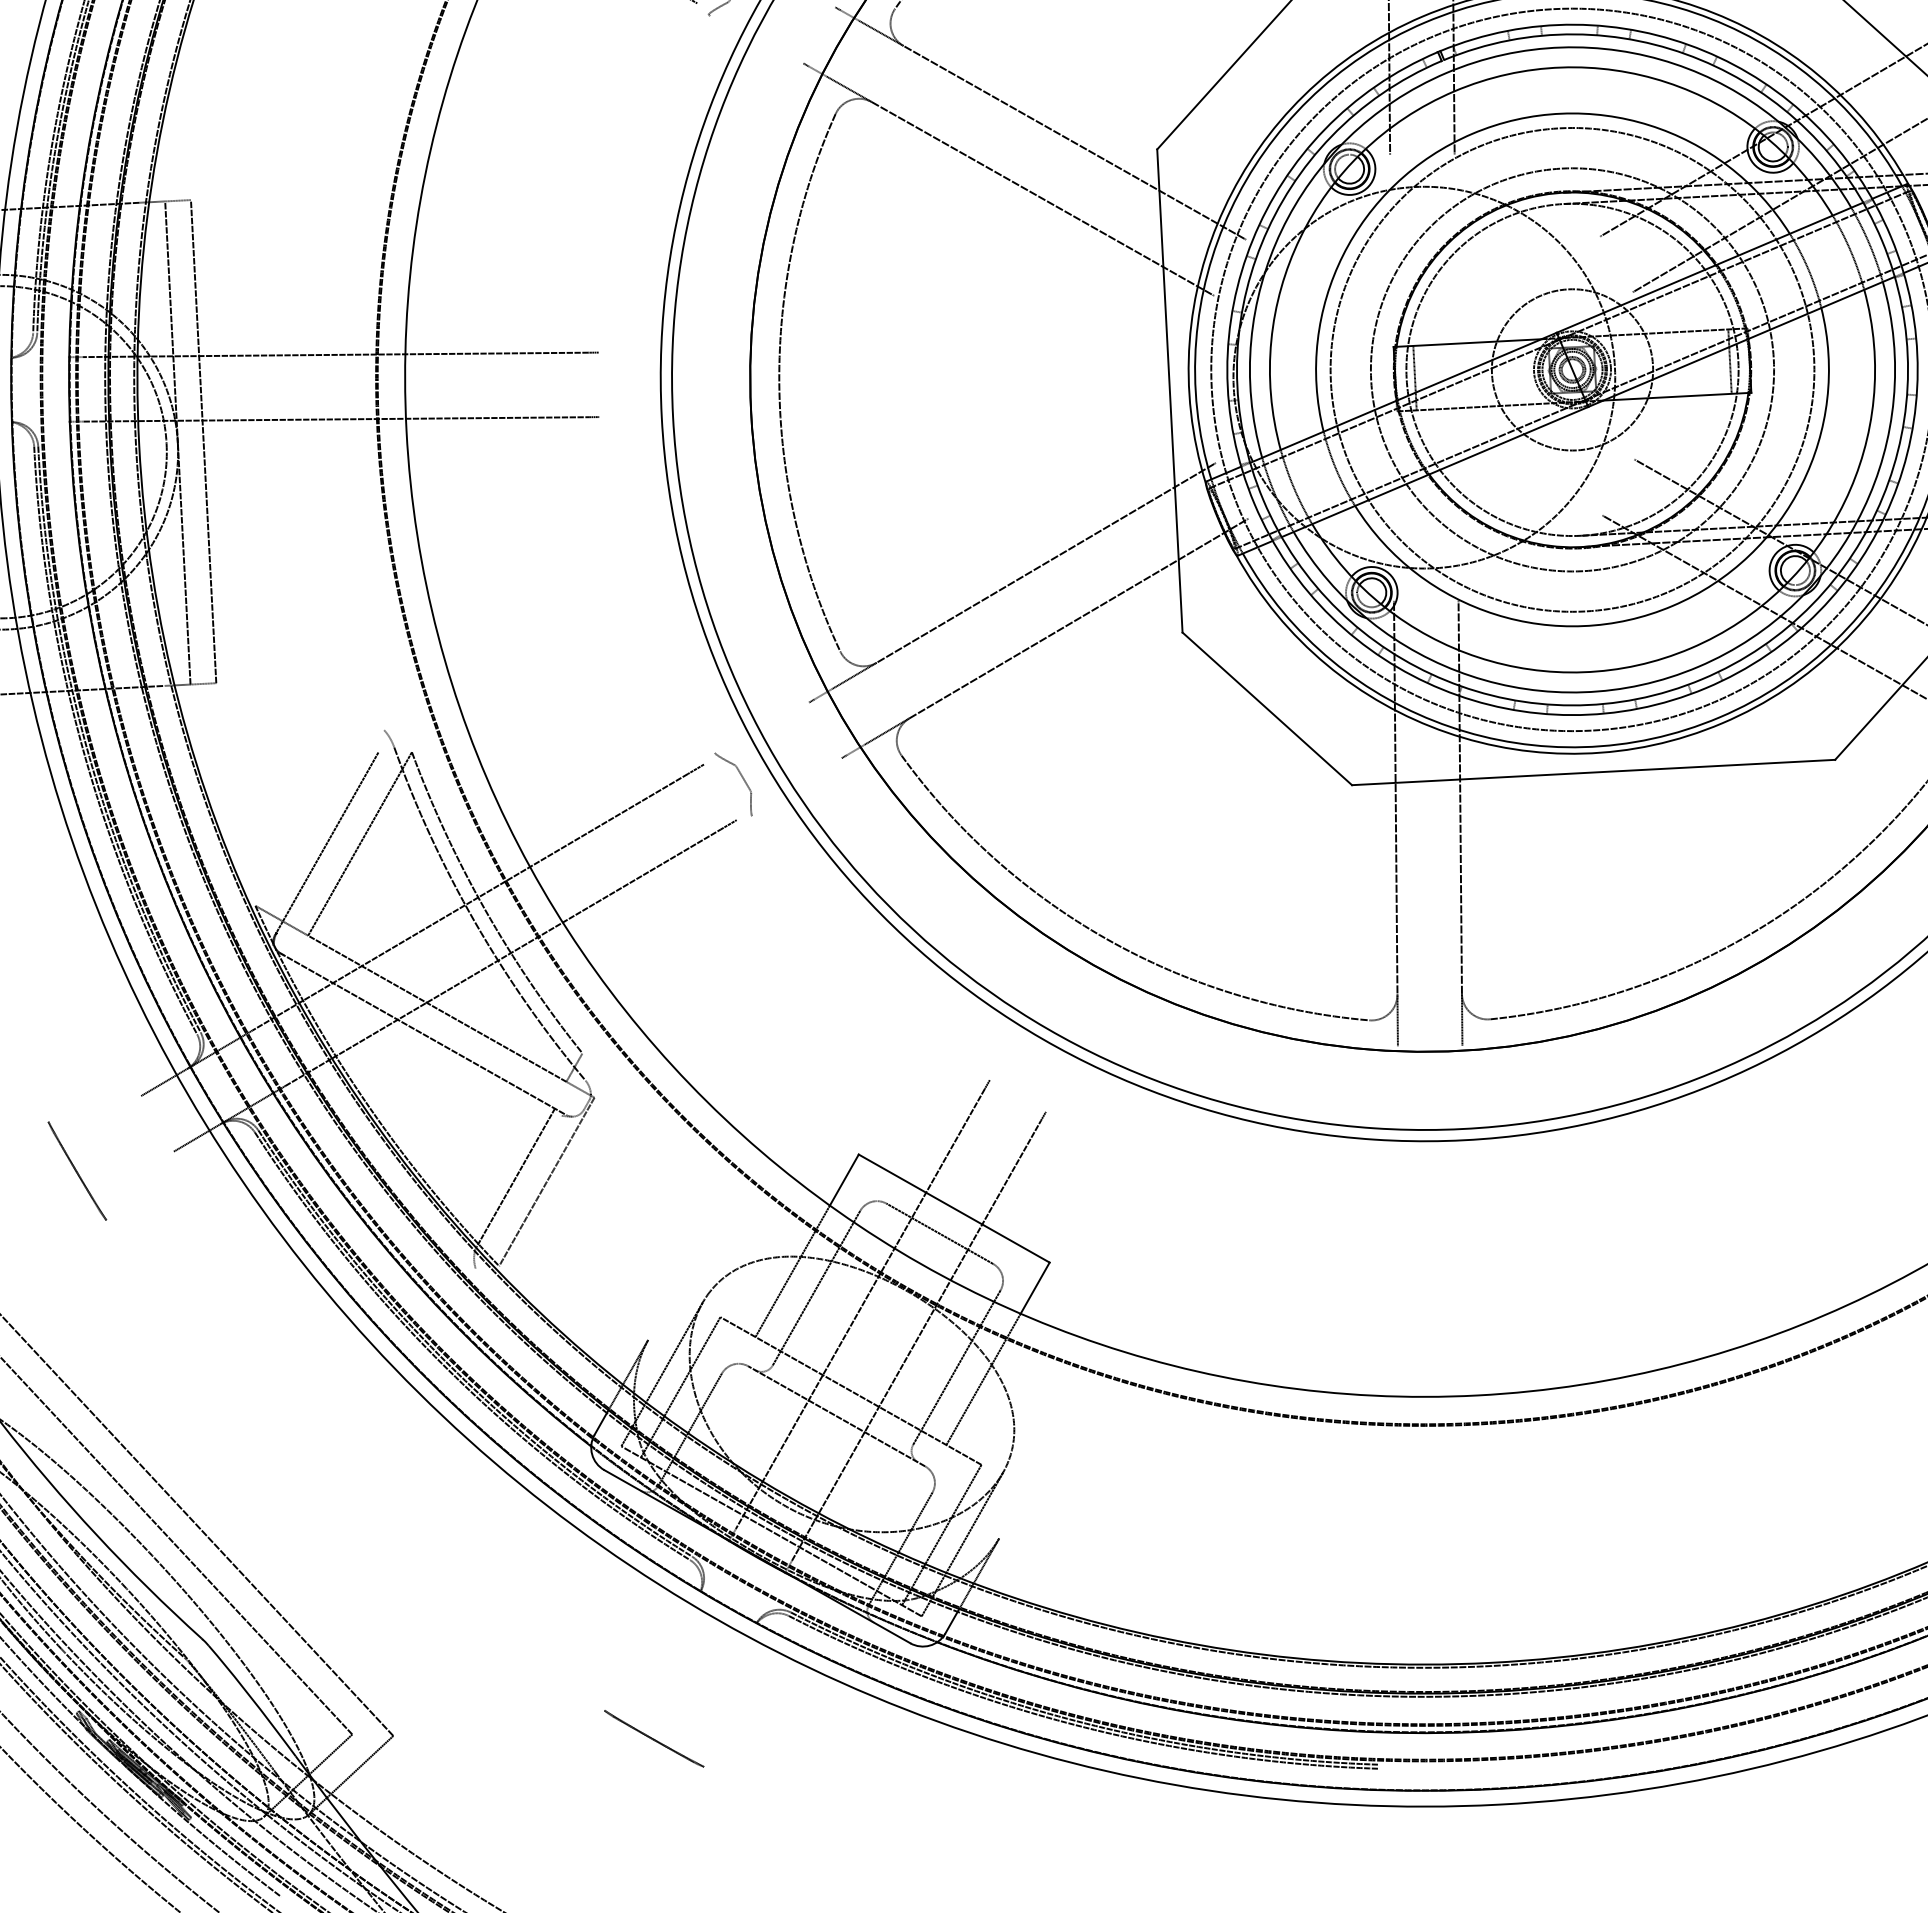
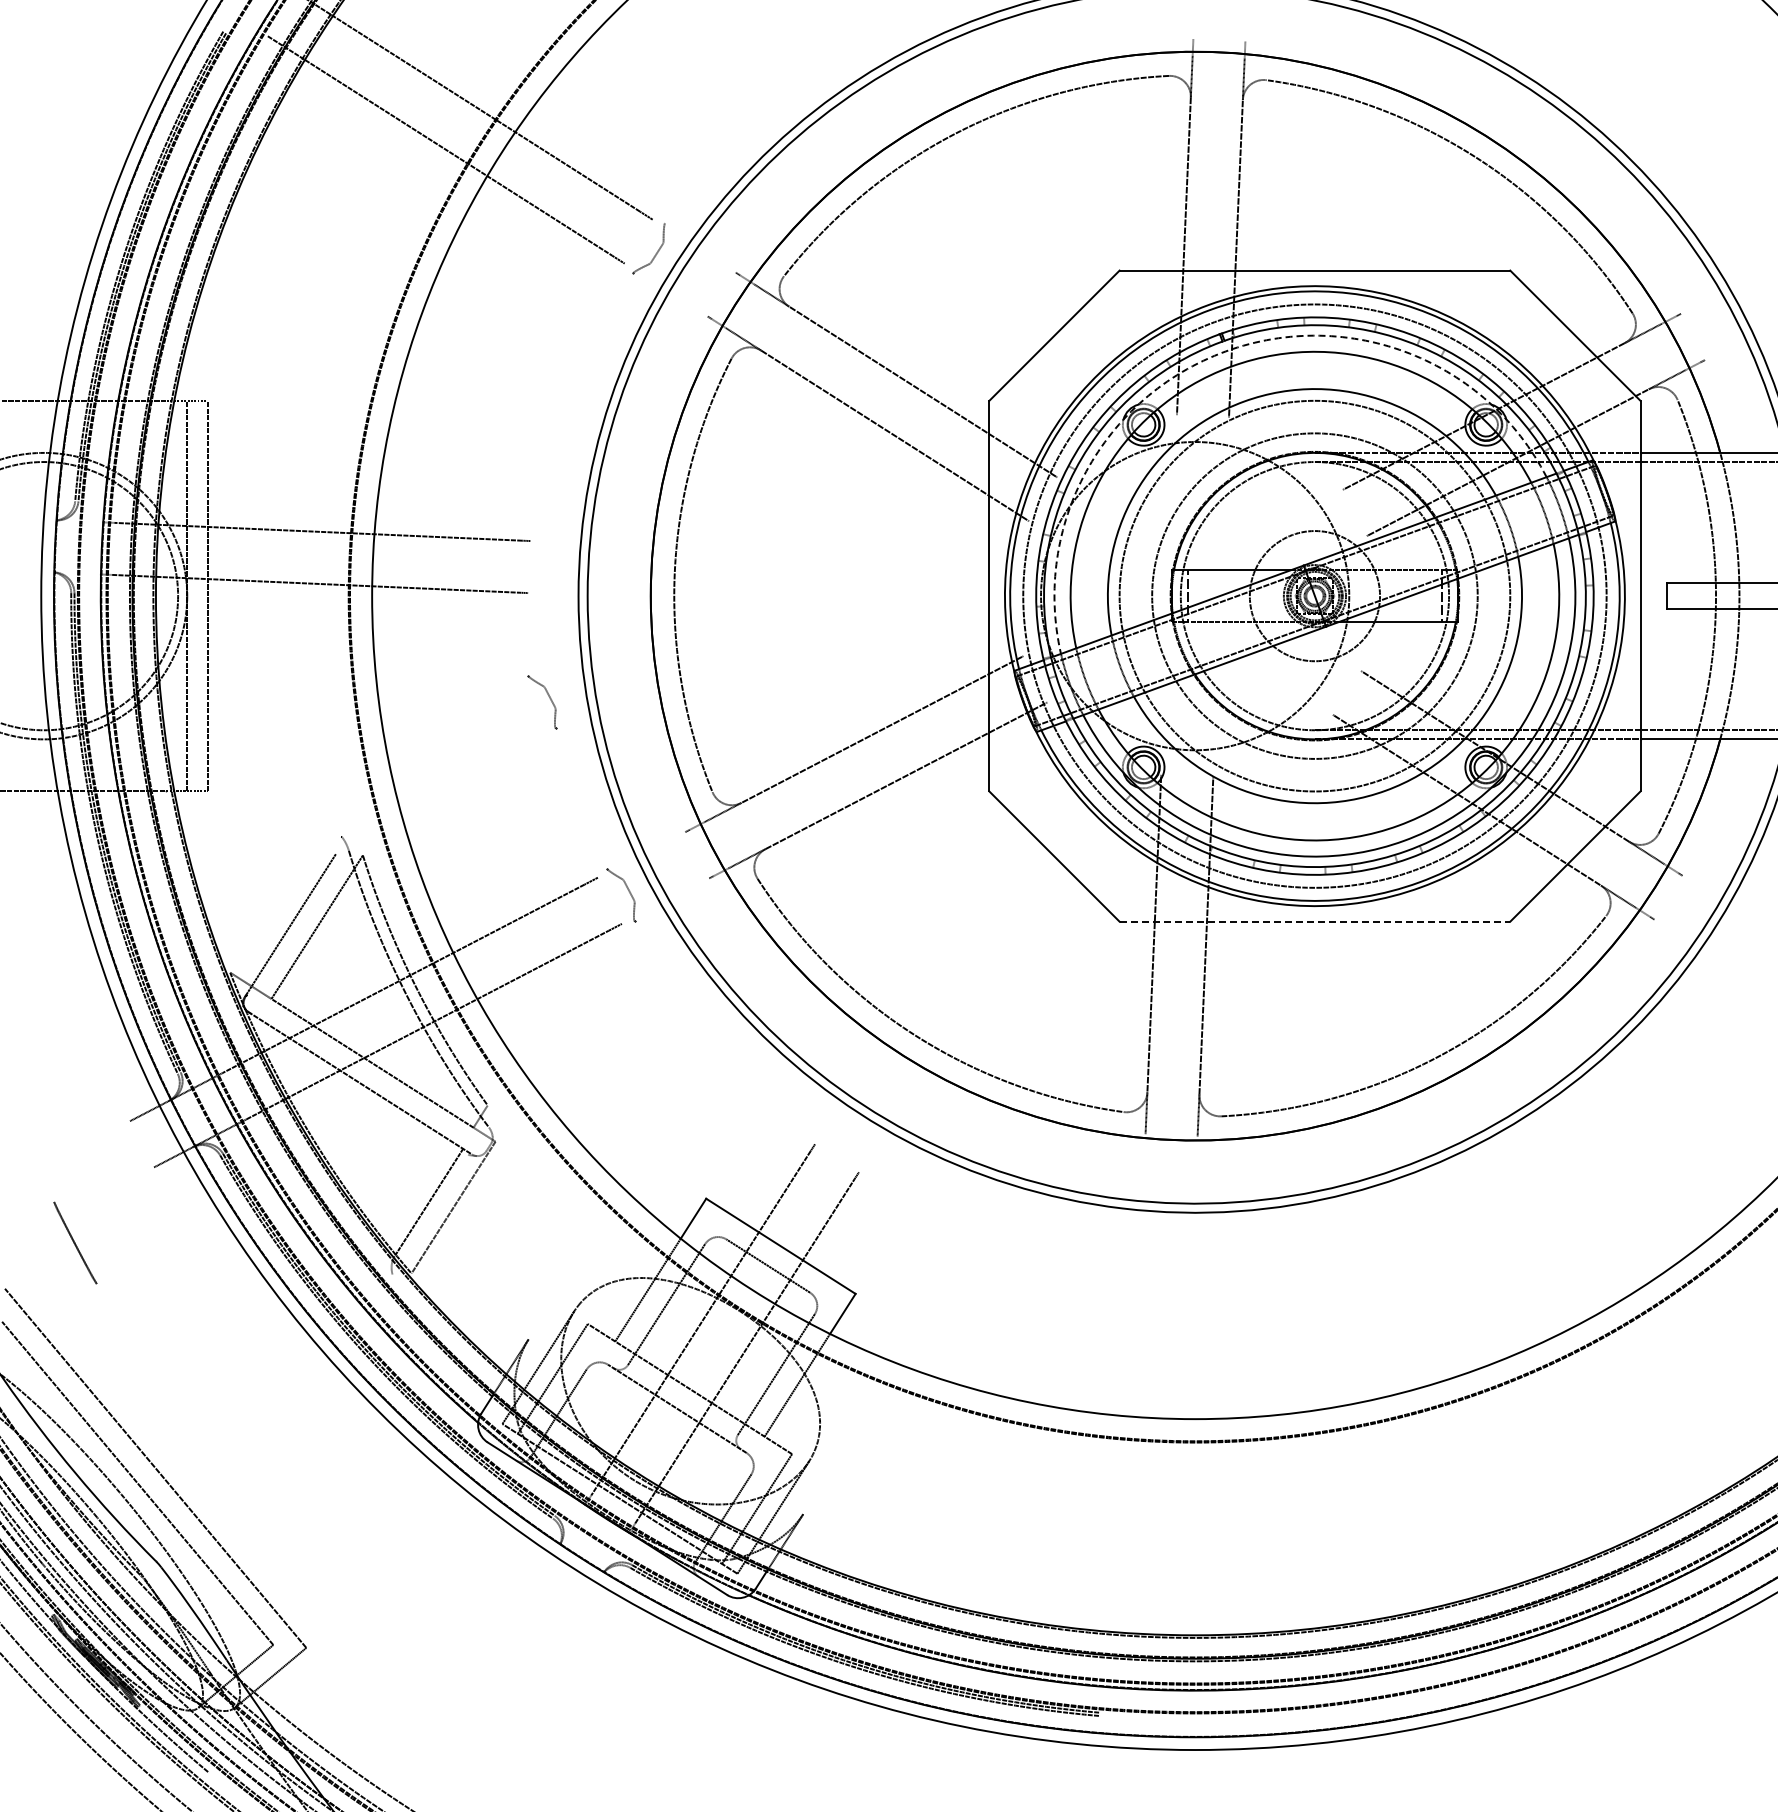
arc: (1446, 73) -> (1225, 351), solid -> dashed
part: (632, 546) -> (549, 698), added
line: (1594, 772) -> (1315, 921), solid -> dashed
line: (77, 1170) -> (75, 1242), moved
line: (654, 1737) -> (516, 1660), removed

